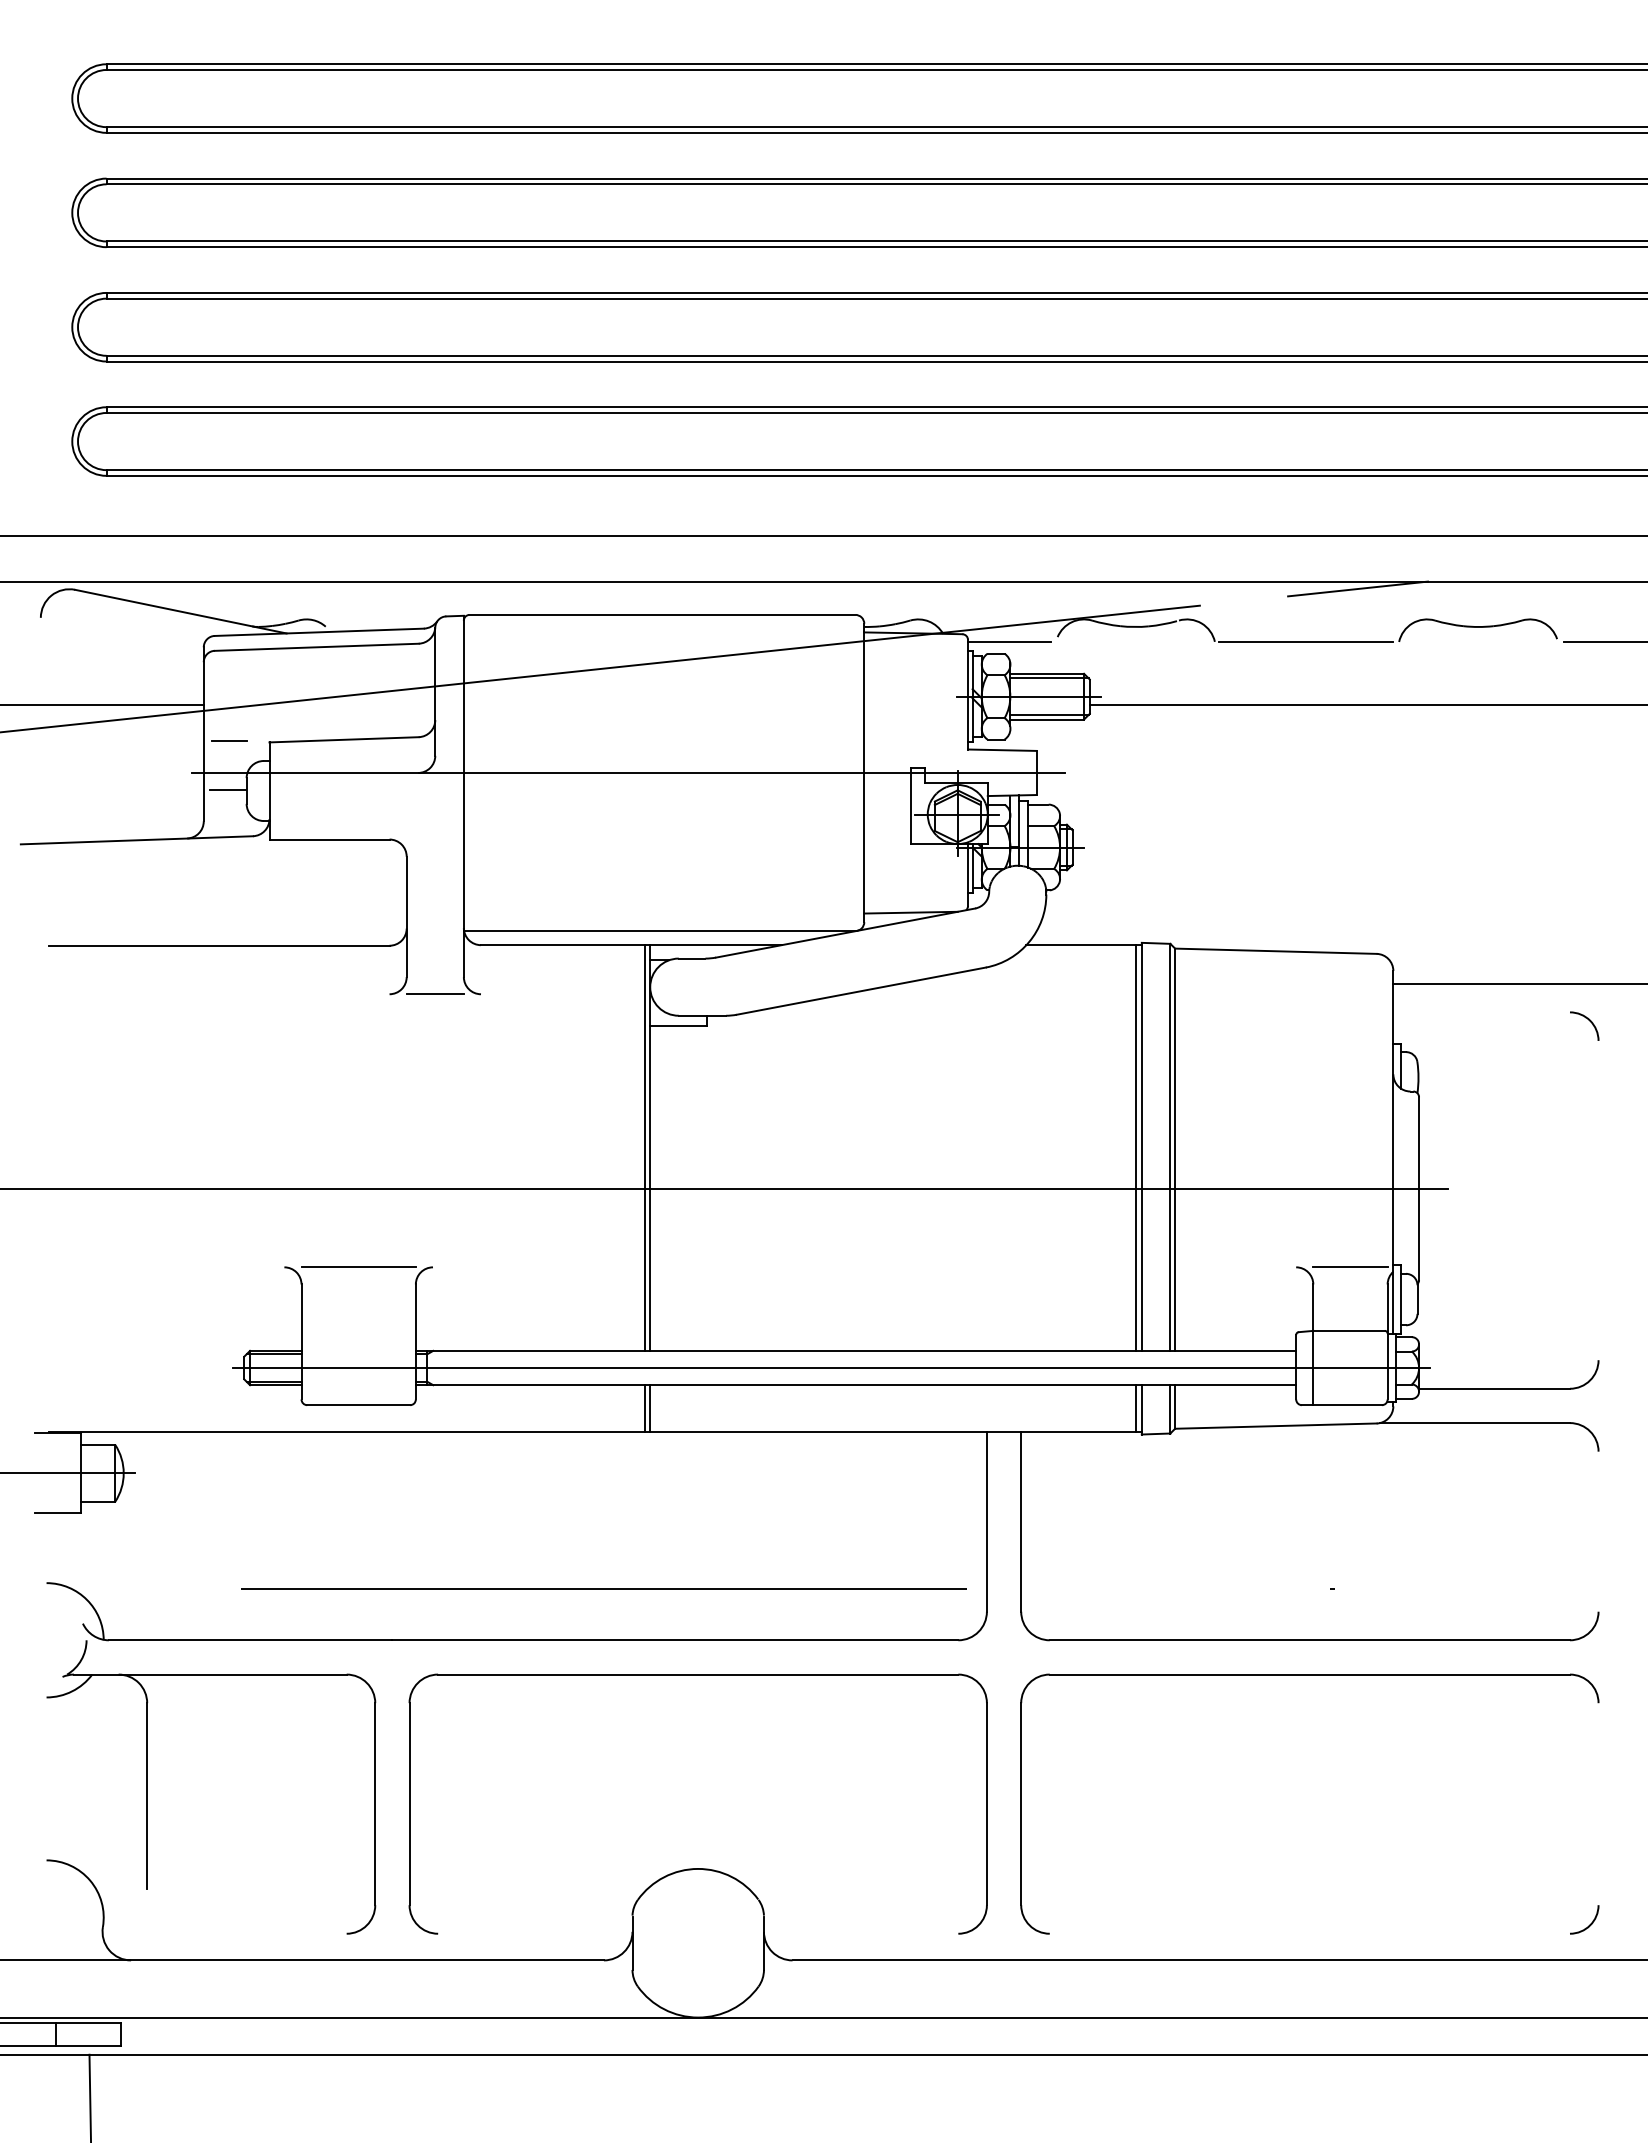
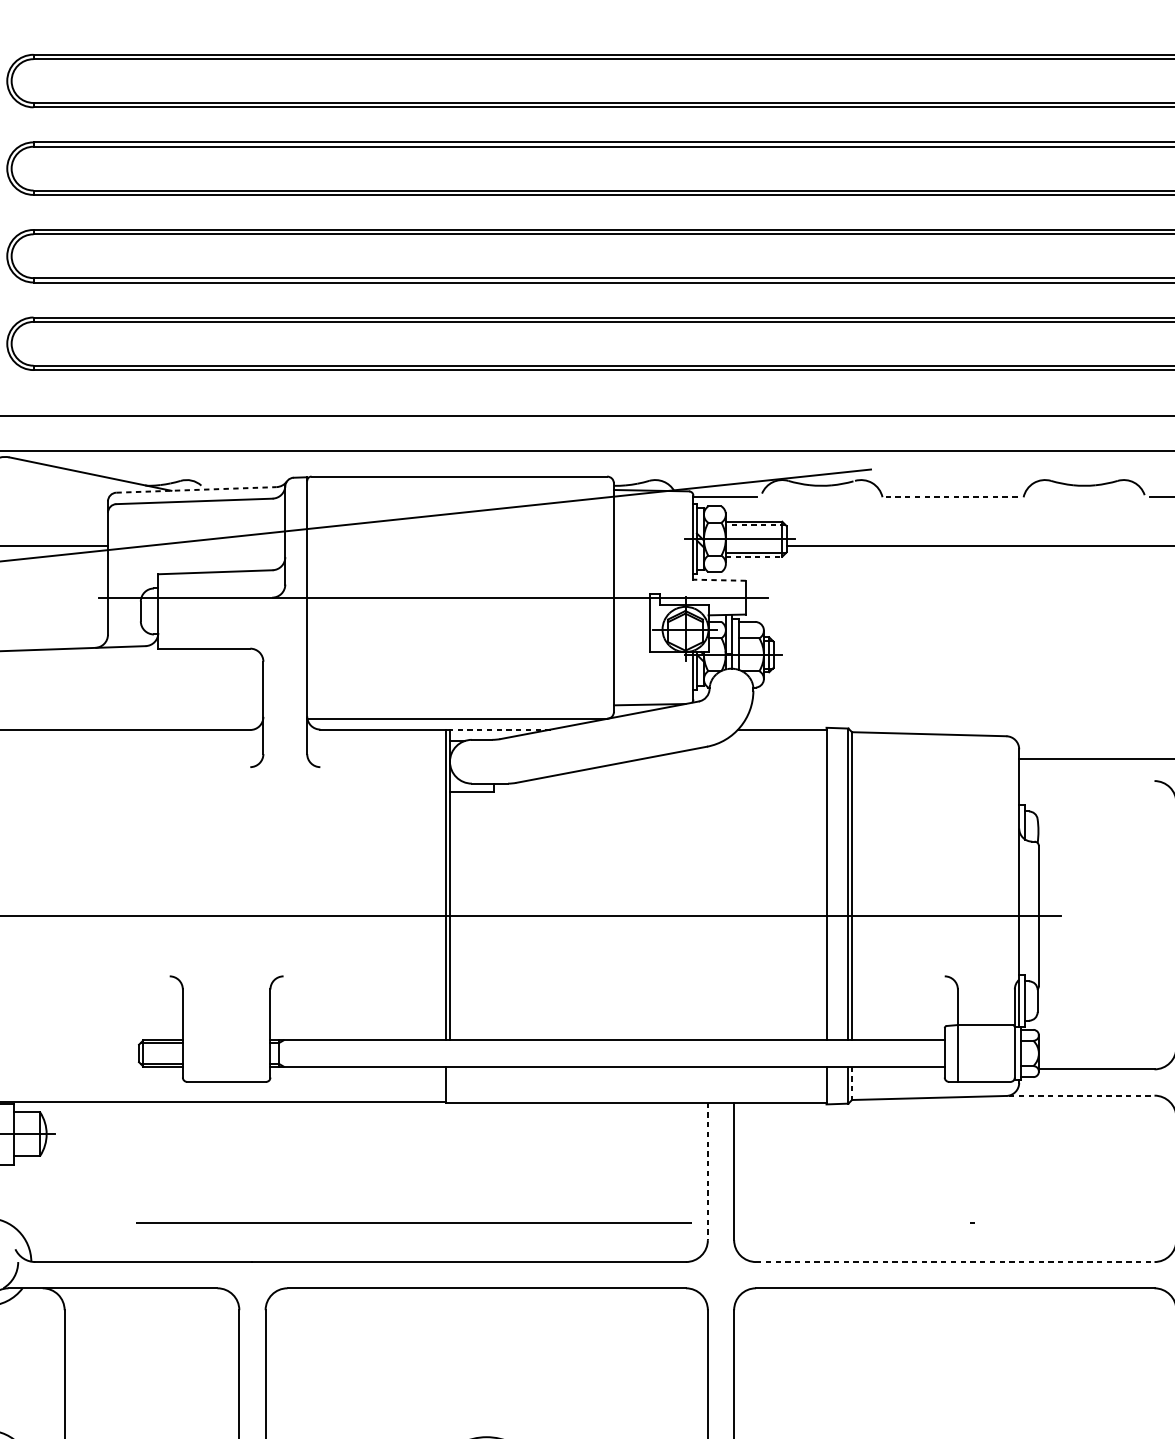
line: (1357, 588) -> (991, 456), removed
line: (319, 632) -> (196, 490), solid -> dashed
line: (1306, 641) -> (952, 496), solid -> dashed
line: (1049, 678) -> (755, 525), solid -> dashed
line: (1047, 719) -> (754, 556), solid -> dashed
line: (229, 741) -> (127, 573), removed
line: (1001, 750) -> (719, 580), solid -> dashed
line: (227, 790) -> (126, 611), removed
line: (715, 945) -> (499, 729), solid -> dashed
line: (434, 994) -> (284, 767), removed
line: (1136, 1147) -> (822, 884), removed
line: (358, 1267) -> (226, 976), removed
line: (1350, 1267) -> (986, 976), removed
line: (830, 1368) -> (588, 1053), removed
line: (1175, 1406) -> (852, 1082), solid -> dashed
line: (650, 1408) -> (450, 1084), removed
line: (1136, 1408) -> (822, 1084), removed
line: (1475, 1423) -> (1082, 1095), solid -> dashed
line: (986, 1521) -> (707, 1171), solid -> dashed
line: (1310, 1640) -> (955, 1262), solid -> dashed

